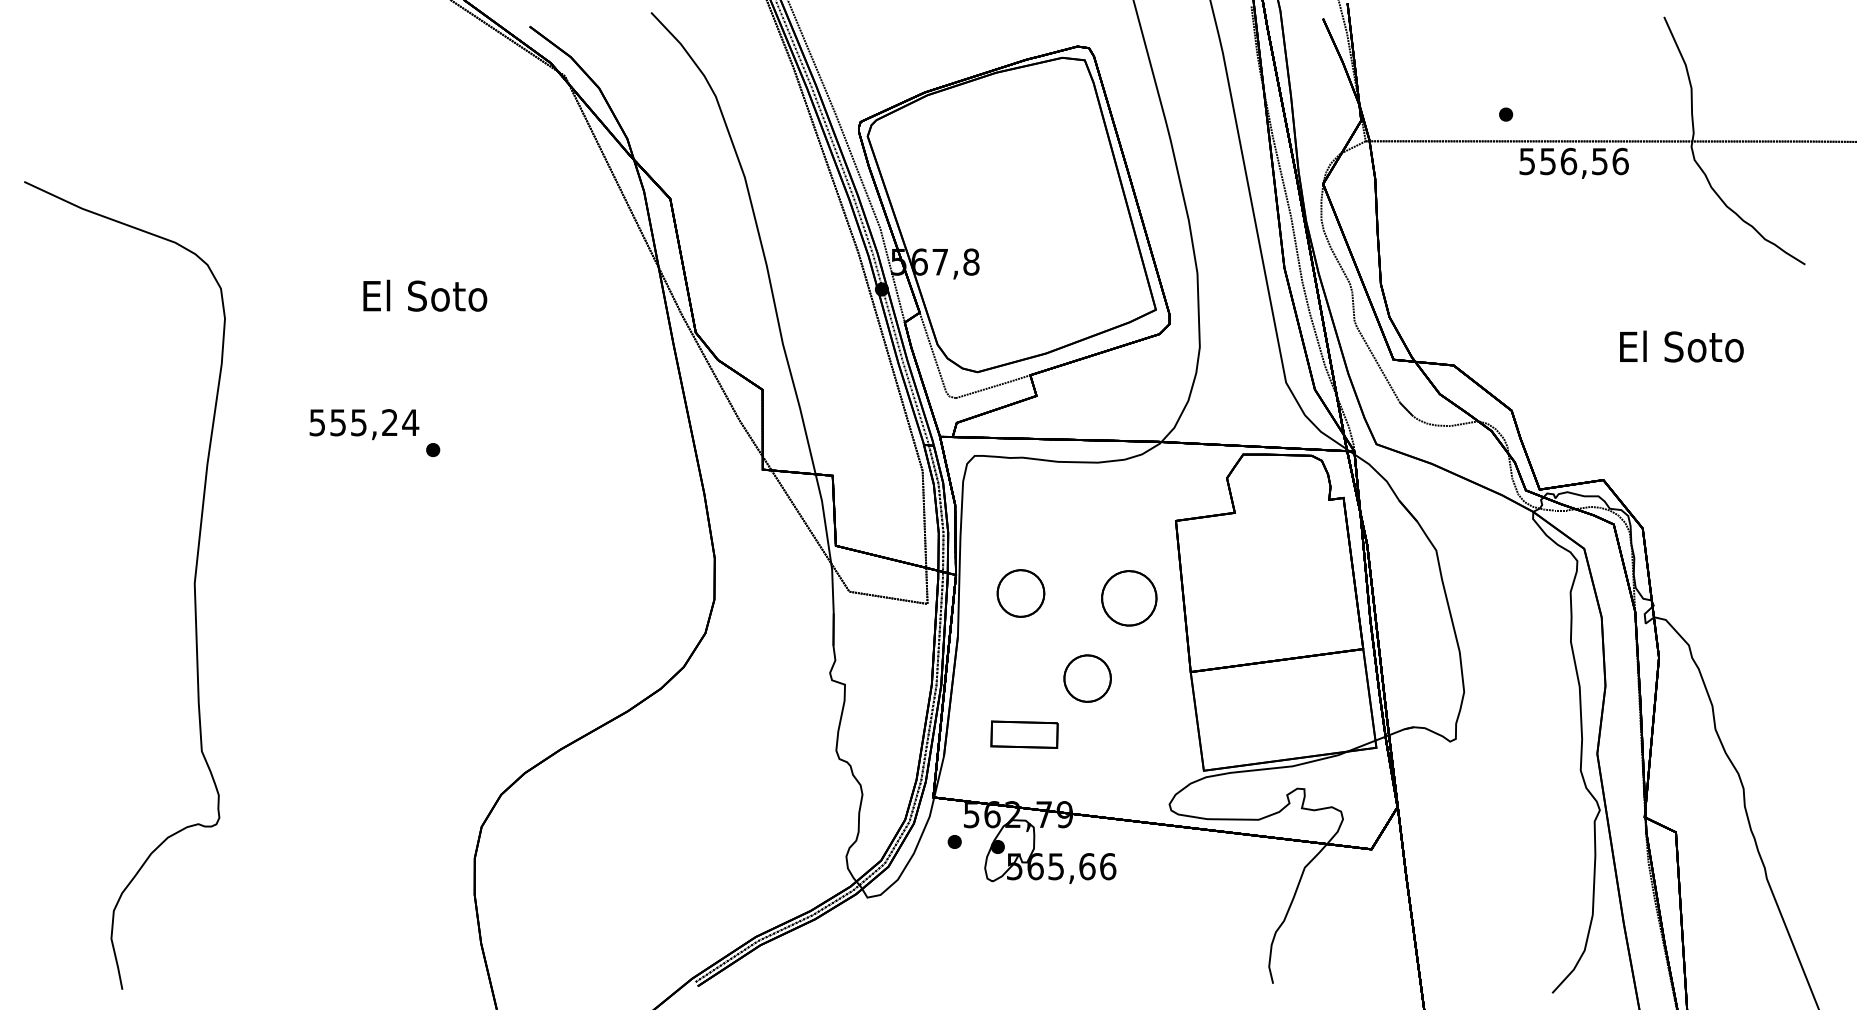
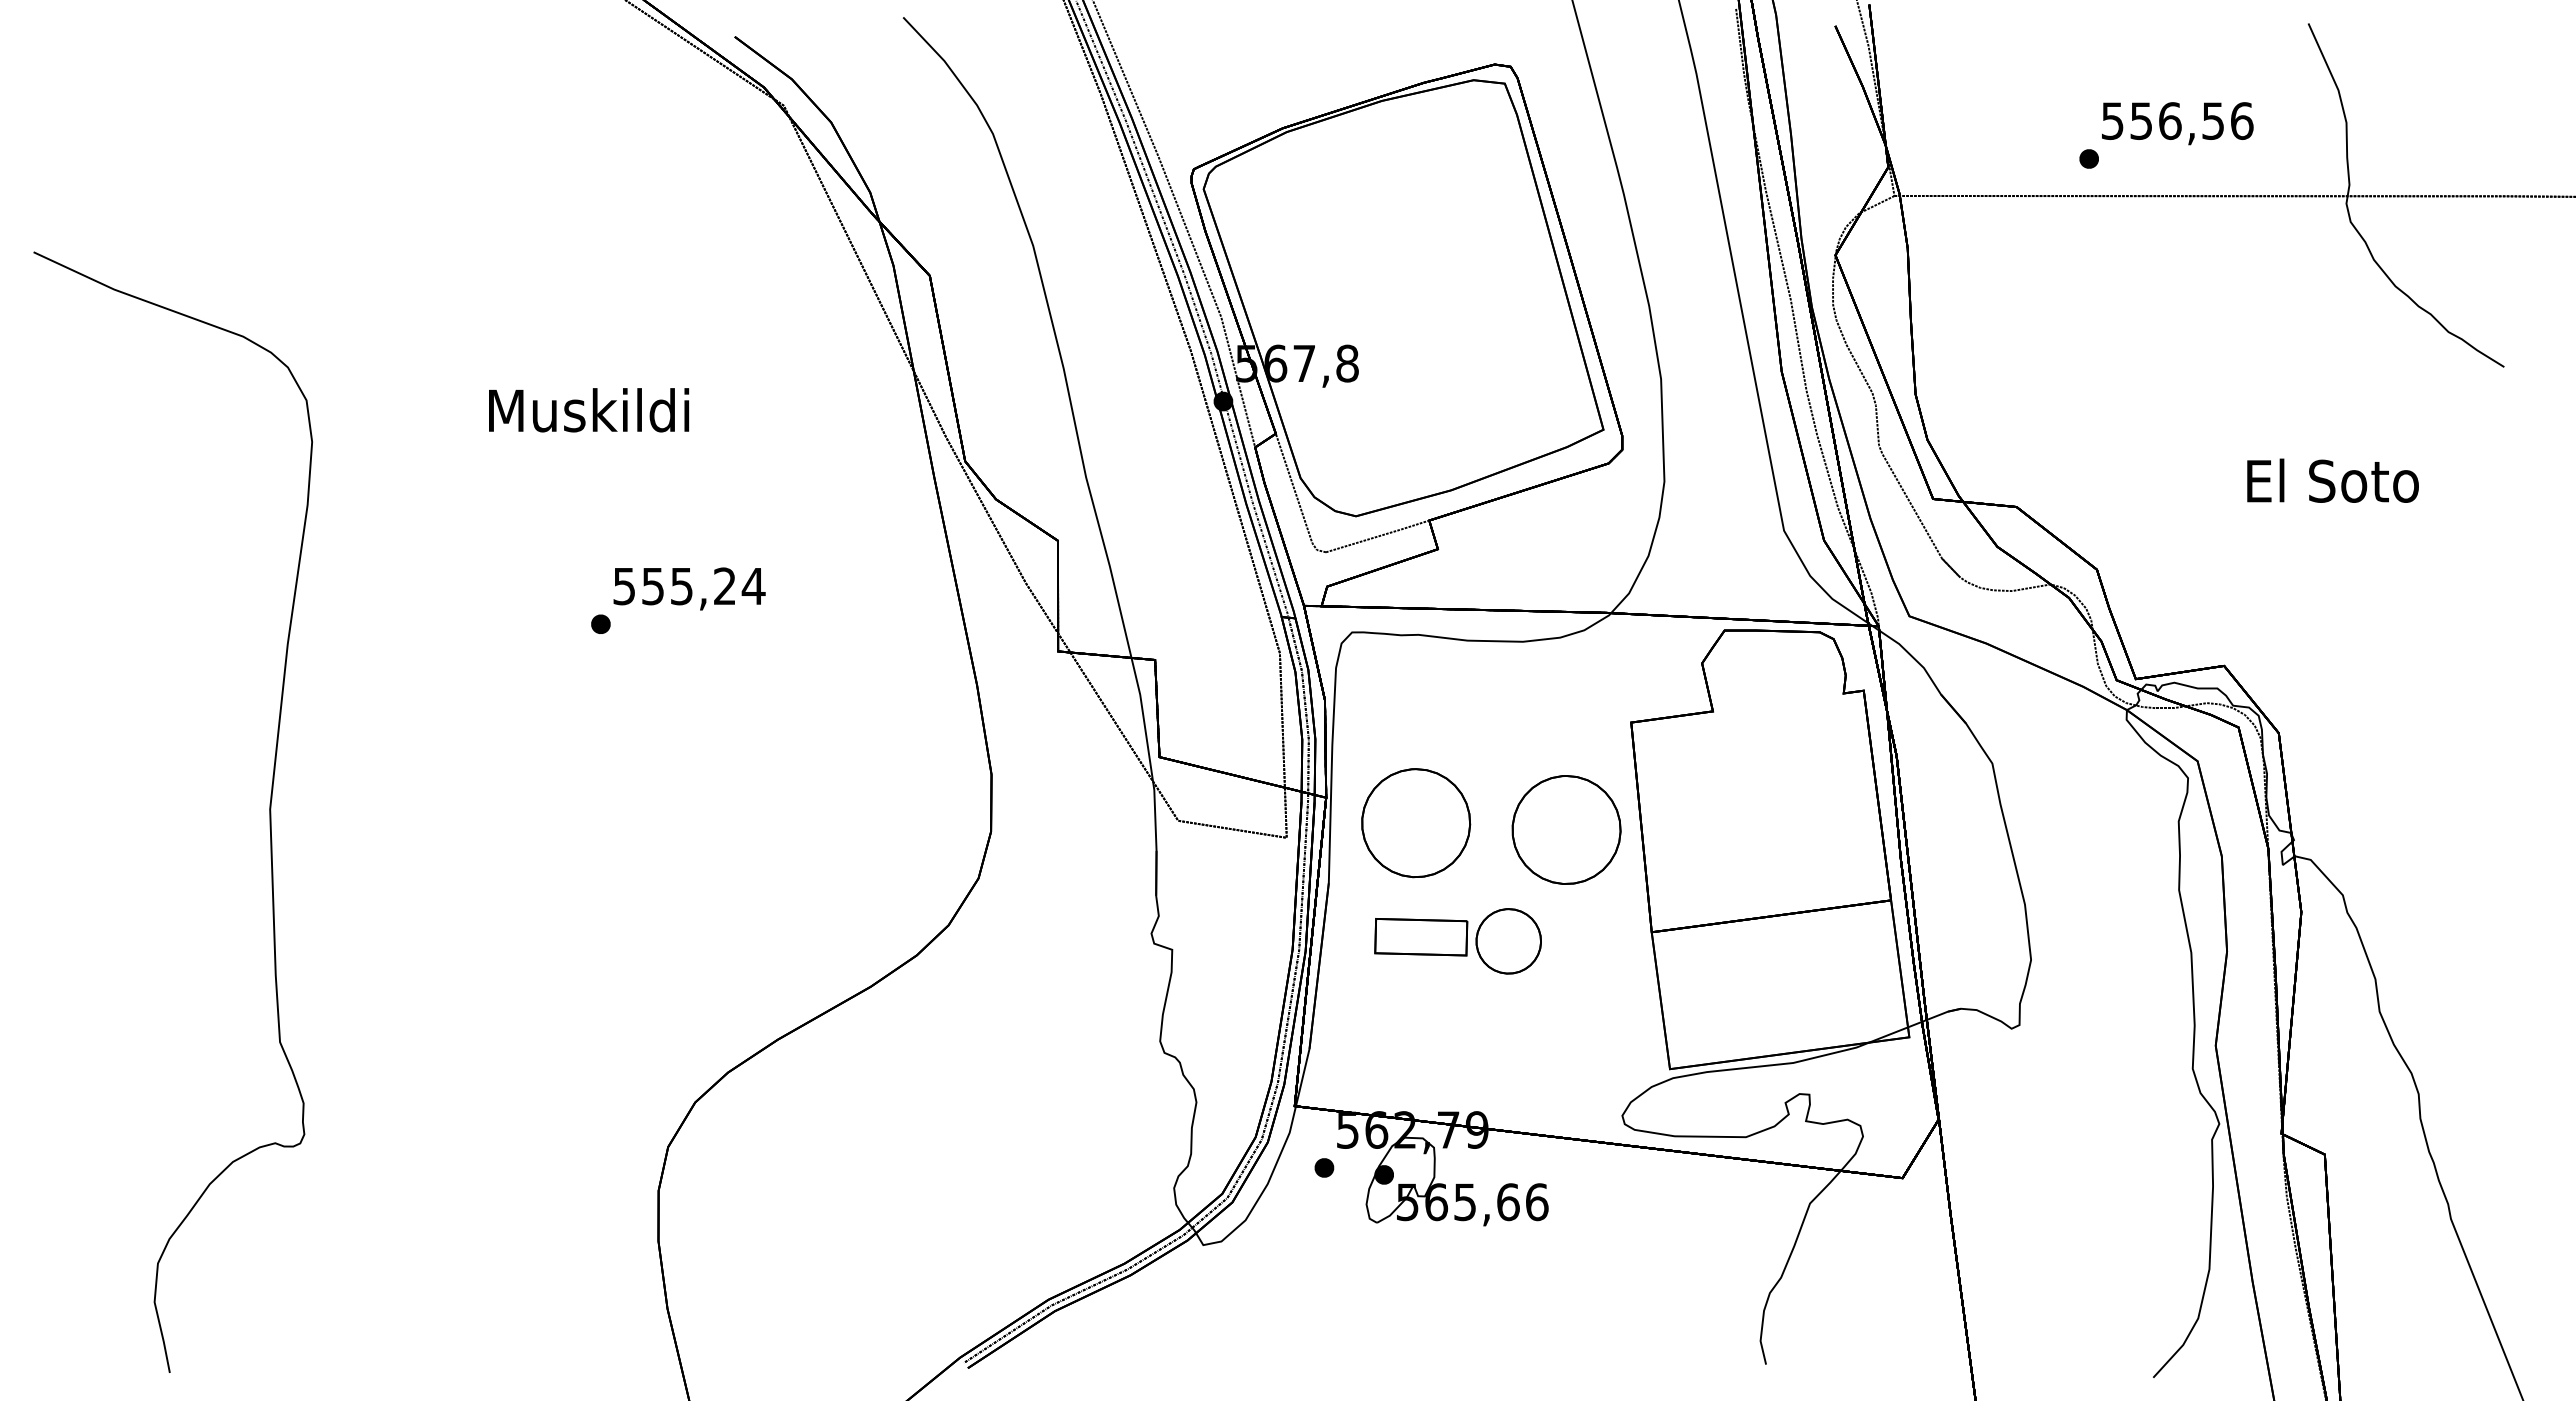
text: (1574, 163) -> (2177, 123), moved
text: (424, 295) -> (589, 410), El Soto -> Muskildi
text: (364, 424) -> (689, 588), moved
part: (1021, 593) -> (1416, 823), size x1.67
part: (1129, 597) -> (1566, 829), size x1.43
part: (1024, 734) -> (1421, 937), moved

